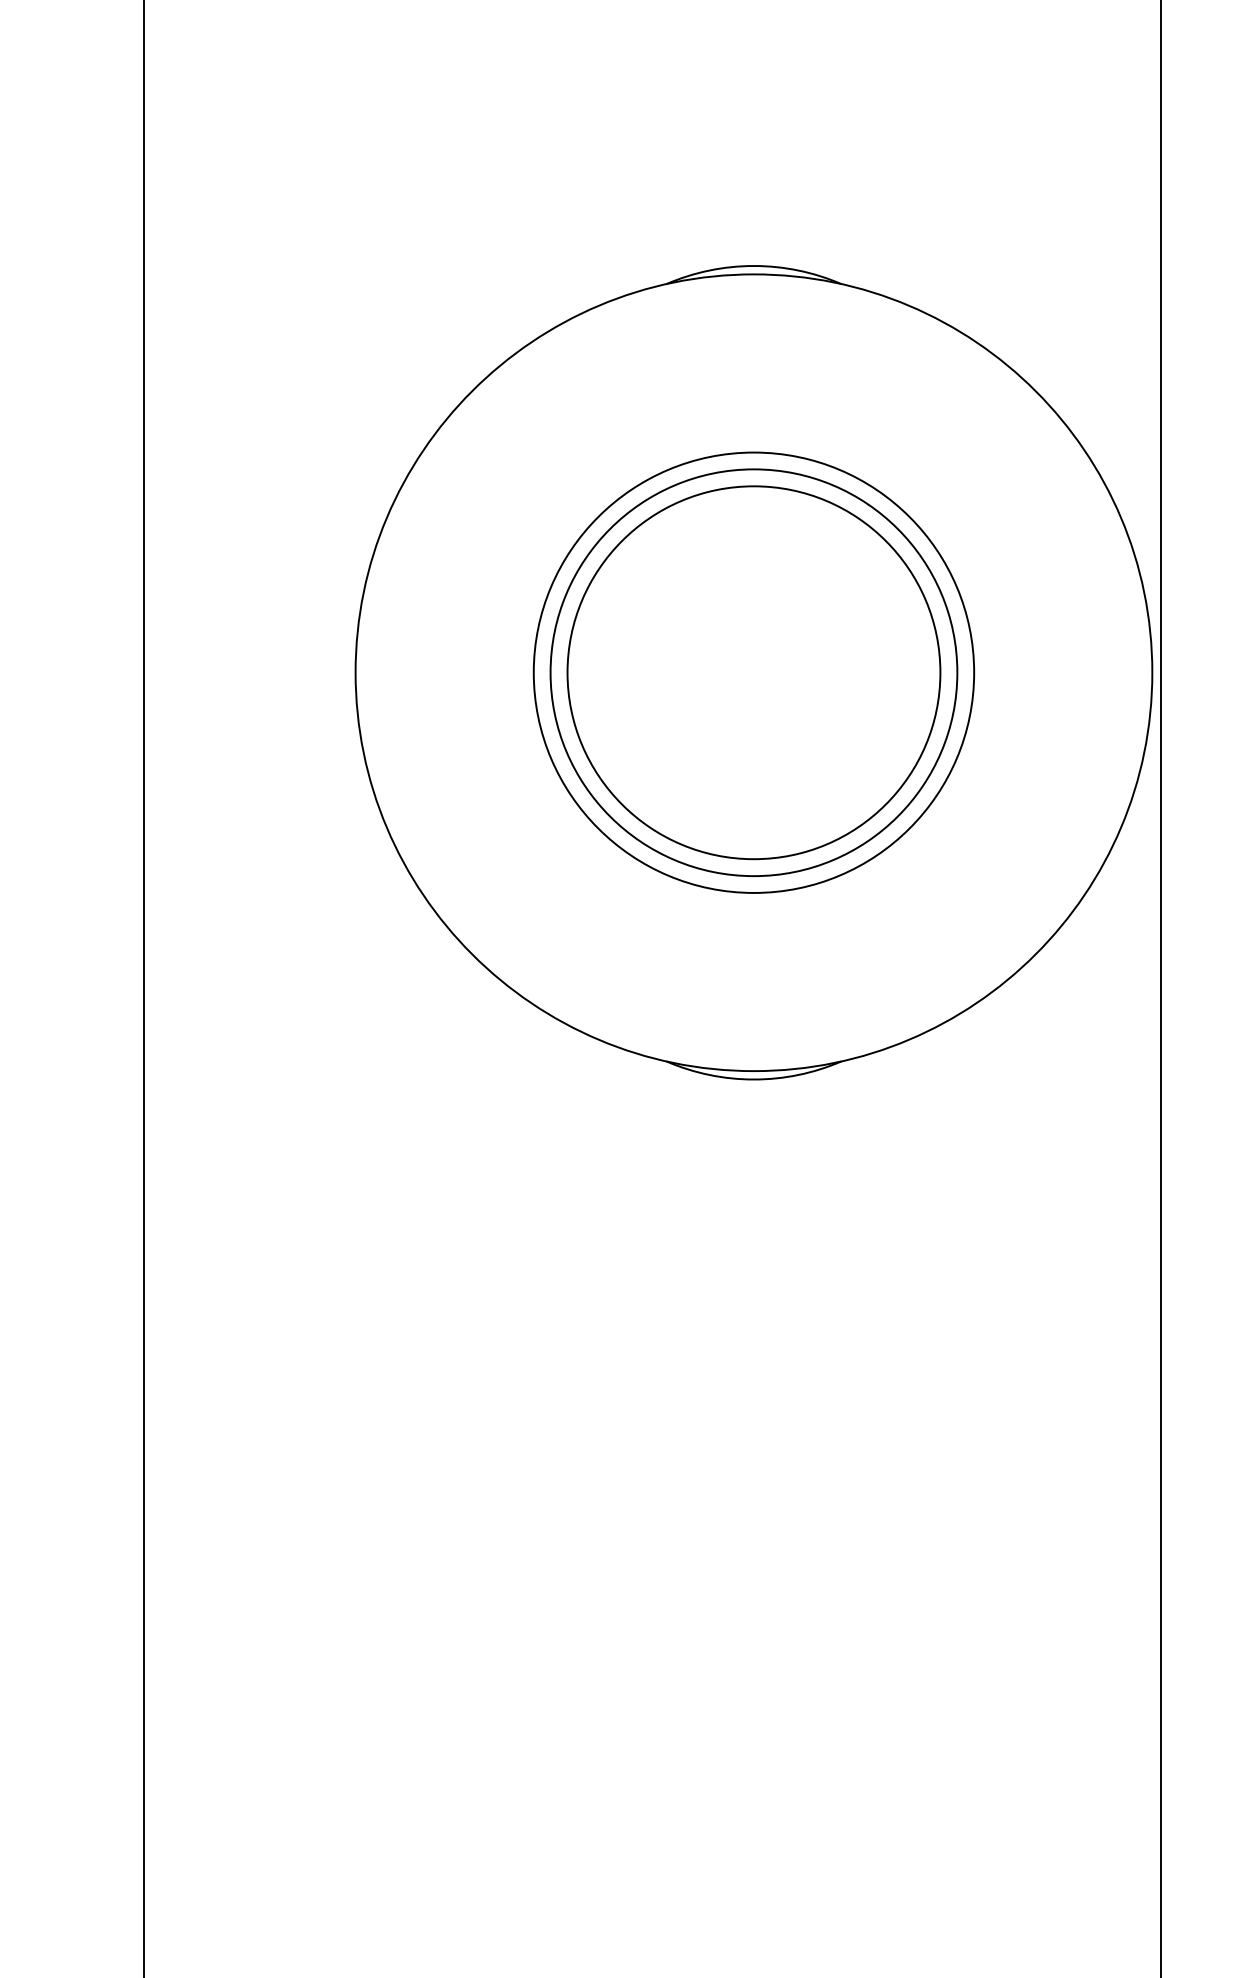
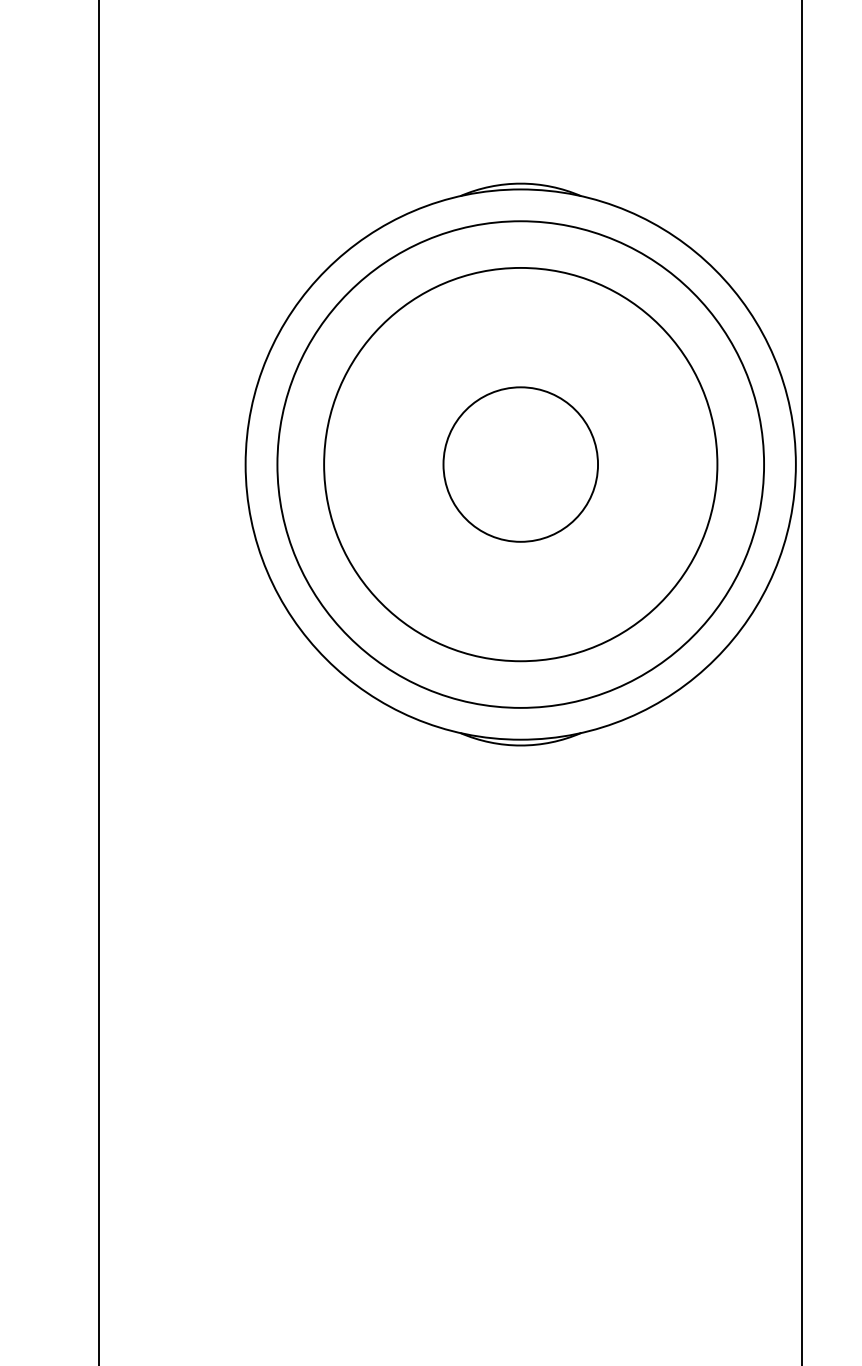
circle: (753, 672) -> (520, 464), size x0.6
circle: (753, 672) -> (520, 464), size x1.4
circle: (753, 672) -> (520, 464), size x1.6

